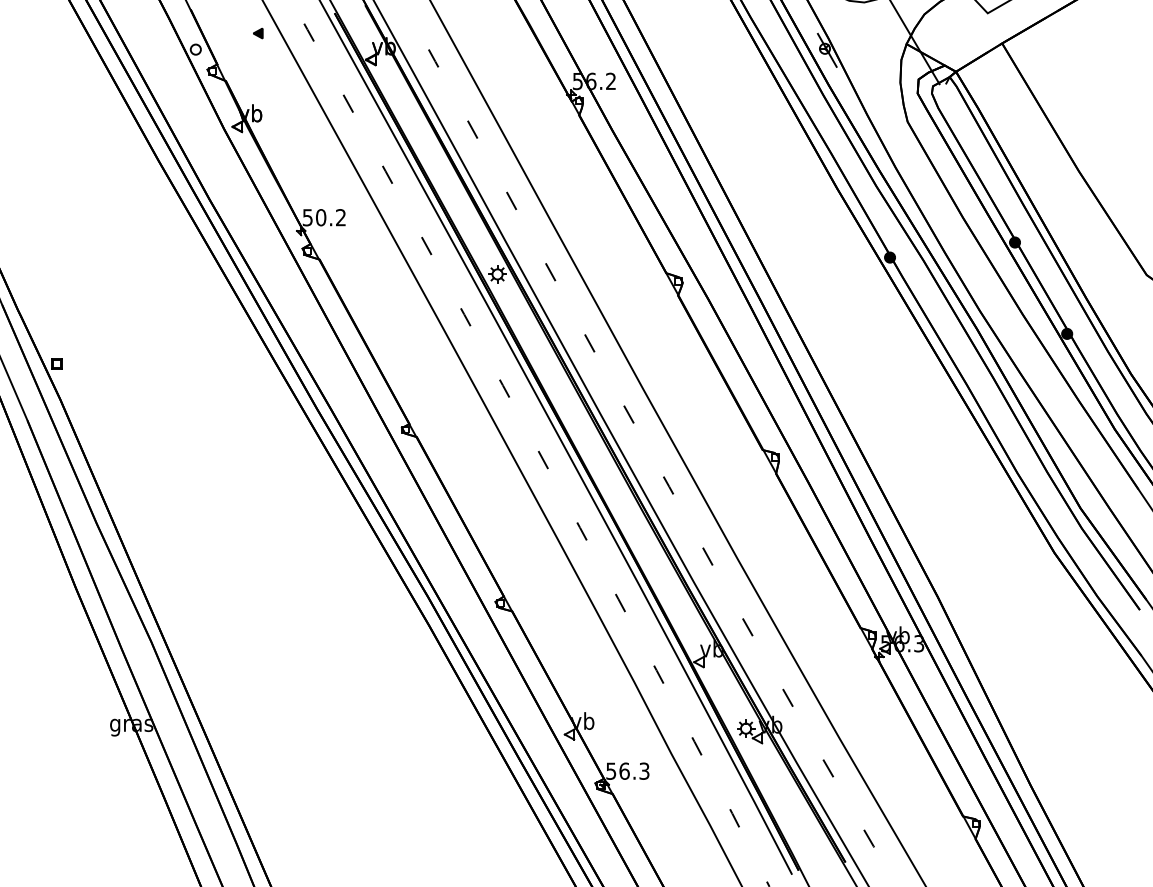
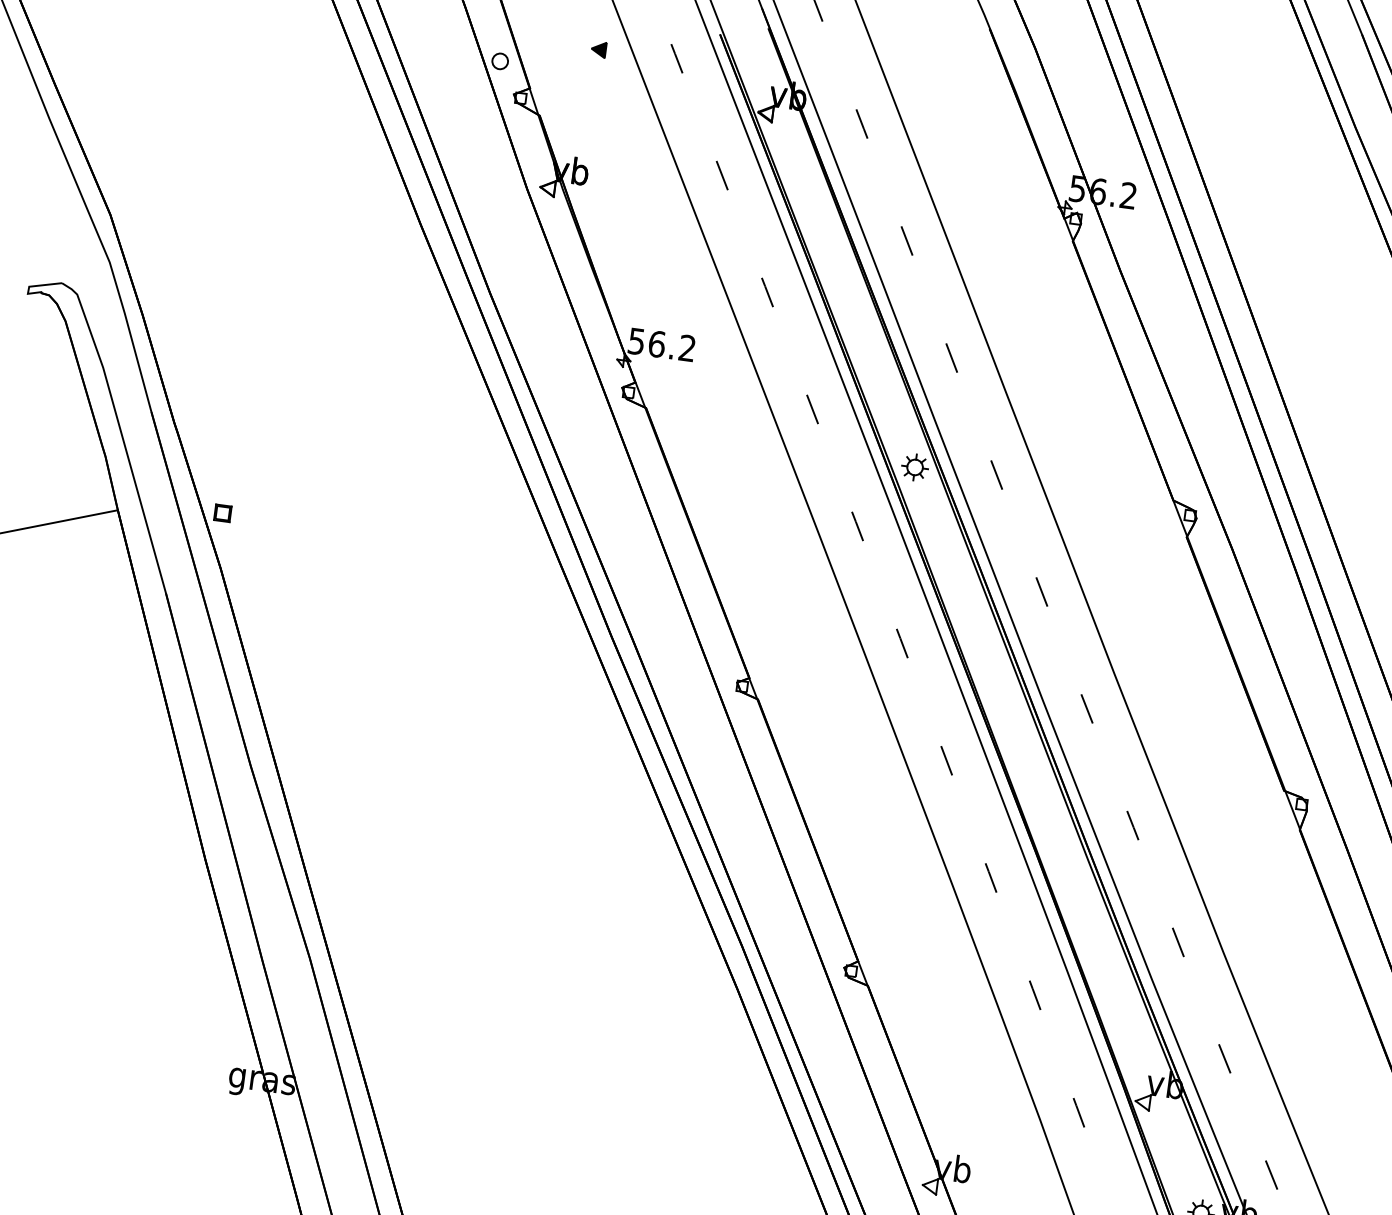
text: (321, 217) -> (657, 344), 50.2 -> 56.2

